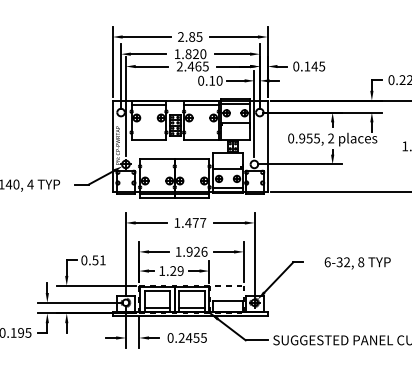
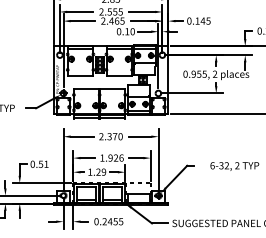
text: (190, 54) -> (111, 12), 1.820 -> 2.555
text: (190, 222) -> (111, 136), 1.477 -> 2.370
text: (361, 262) -> (237, 165), 8 -> 2

